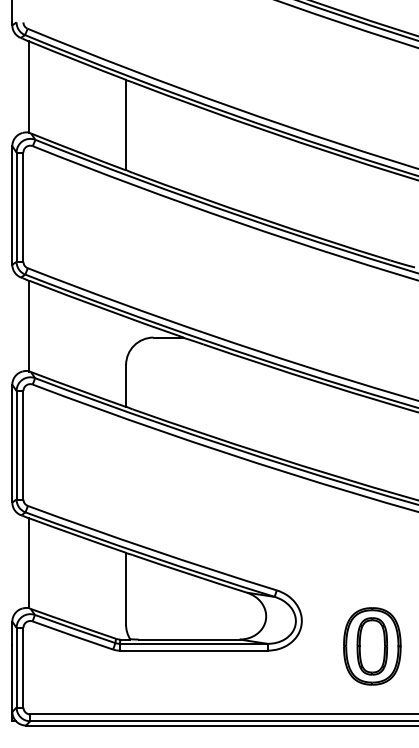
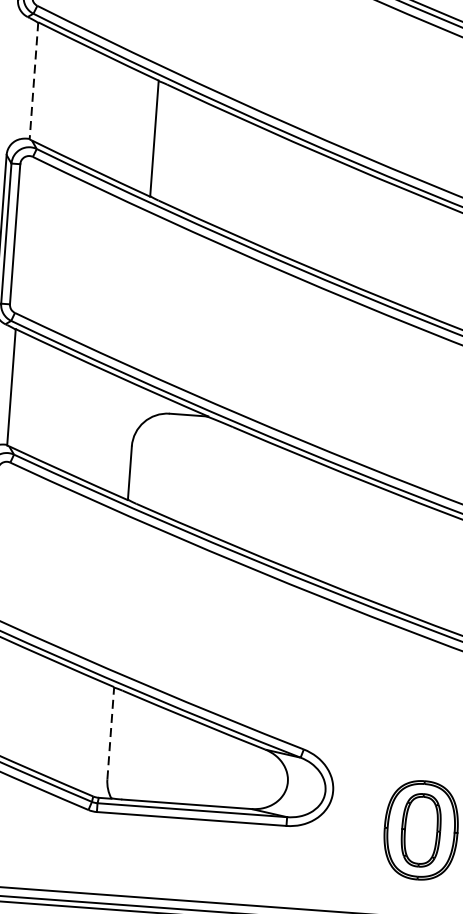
line: (29, 87) -> (34, 81), solid -> dashed
line: (126, 588) -> (111, 732), solid -> dashed

